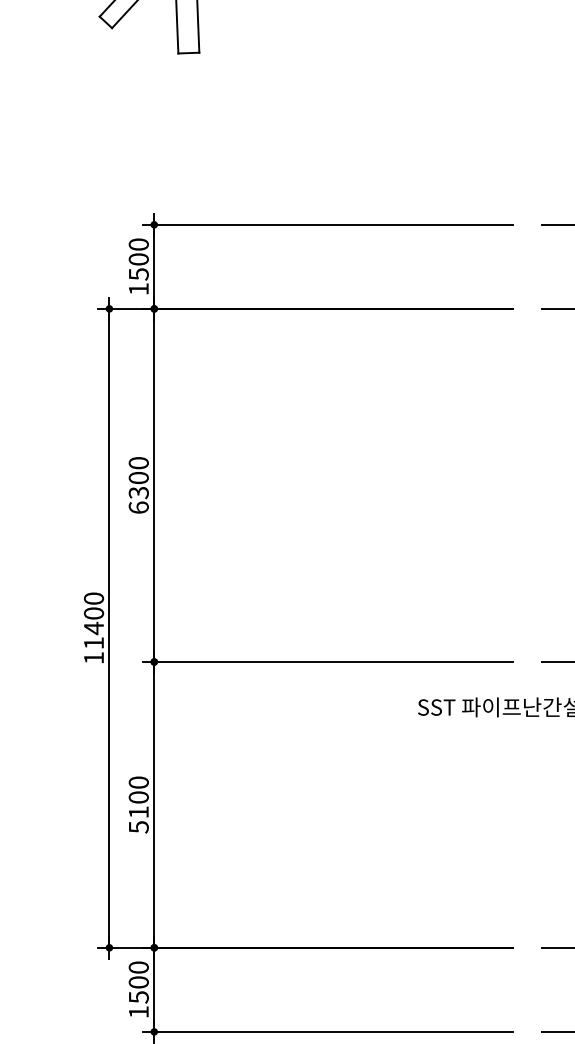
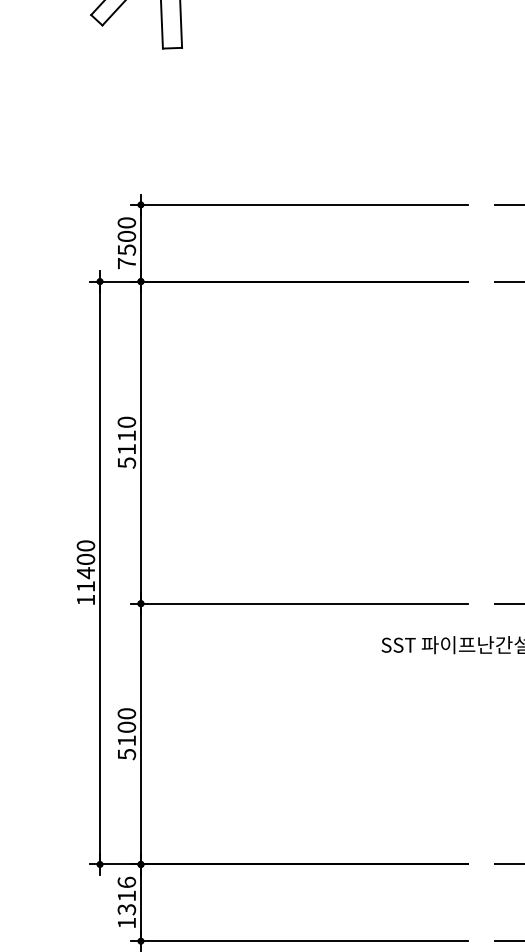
text: (138, 289) -> (126, 263), 1500 -> 7500
text: (138, 493) -> (126, 449), 6300 -> 5110
text: (138, 981) -> (126, 895), 1500 -> 1316

